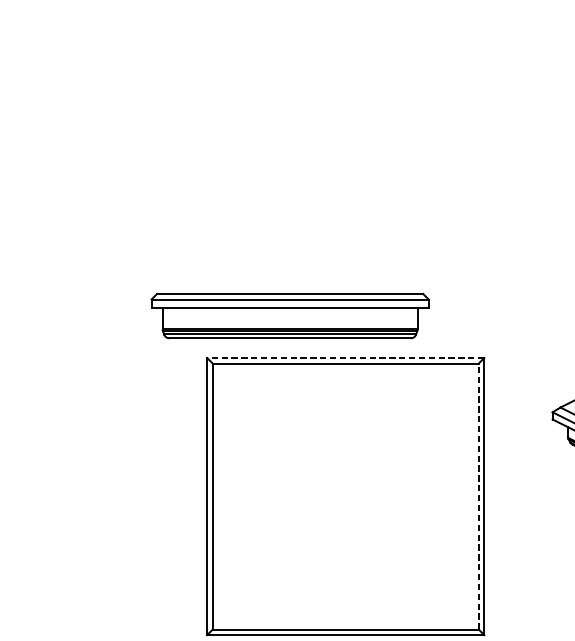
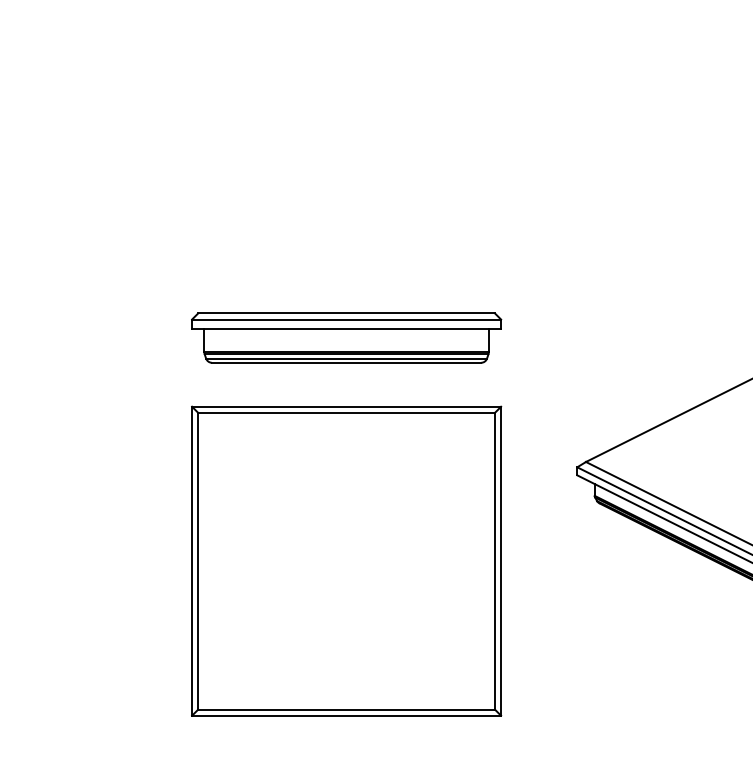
part: (290, 315) -> (346, 337), moved
line: (345, 357) -> (346, 406), dashed -> solid
line: (478, 495) -> (494, 560), dashed -> solid

